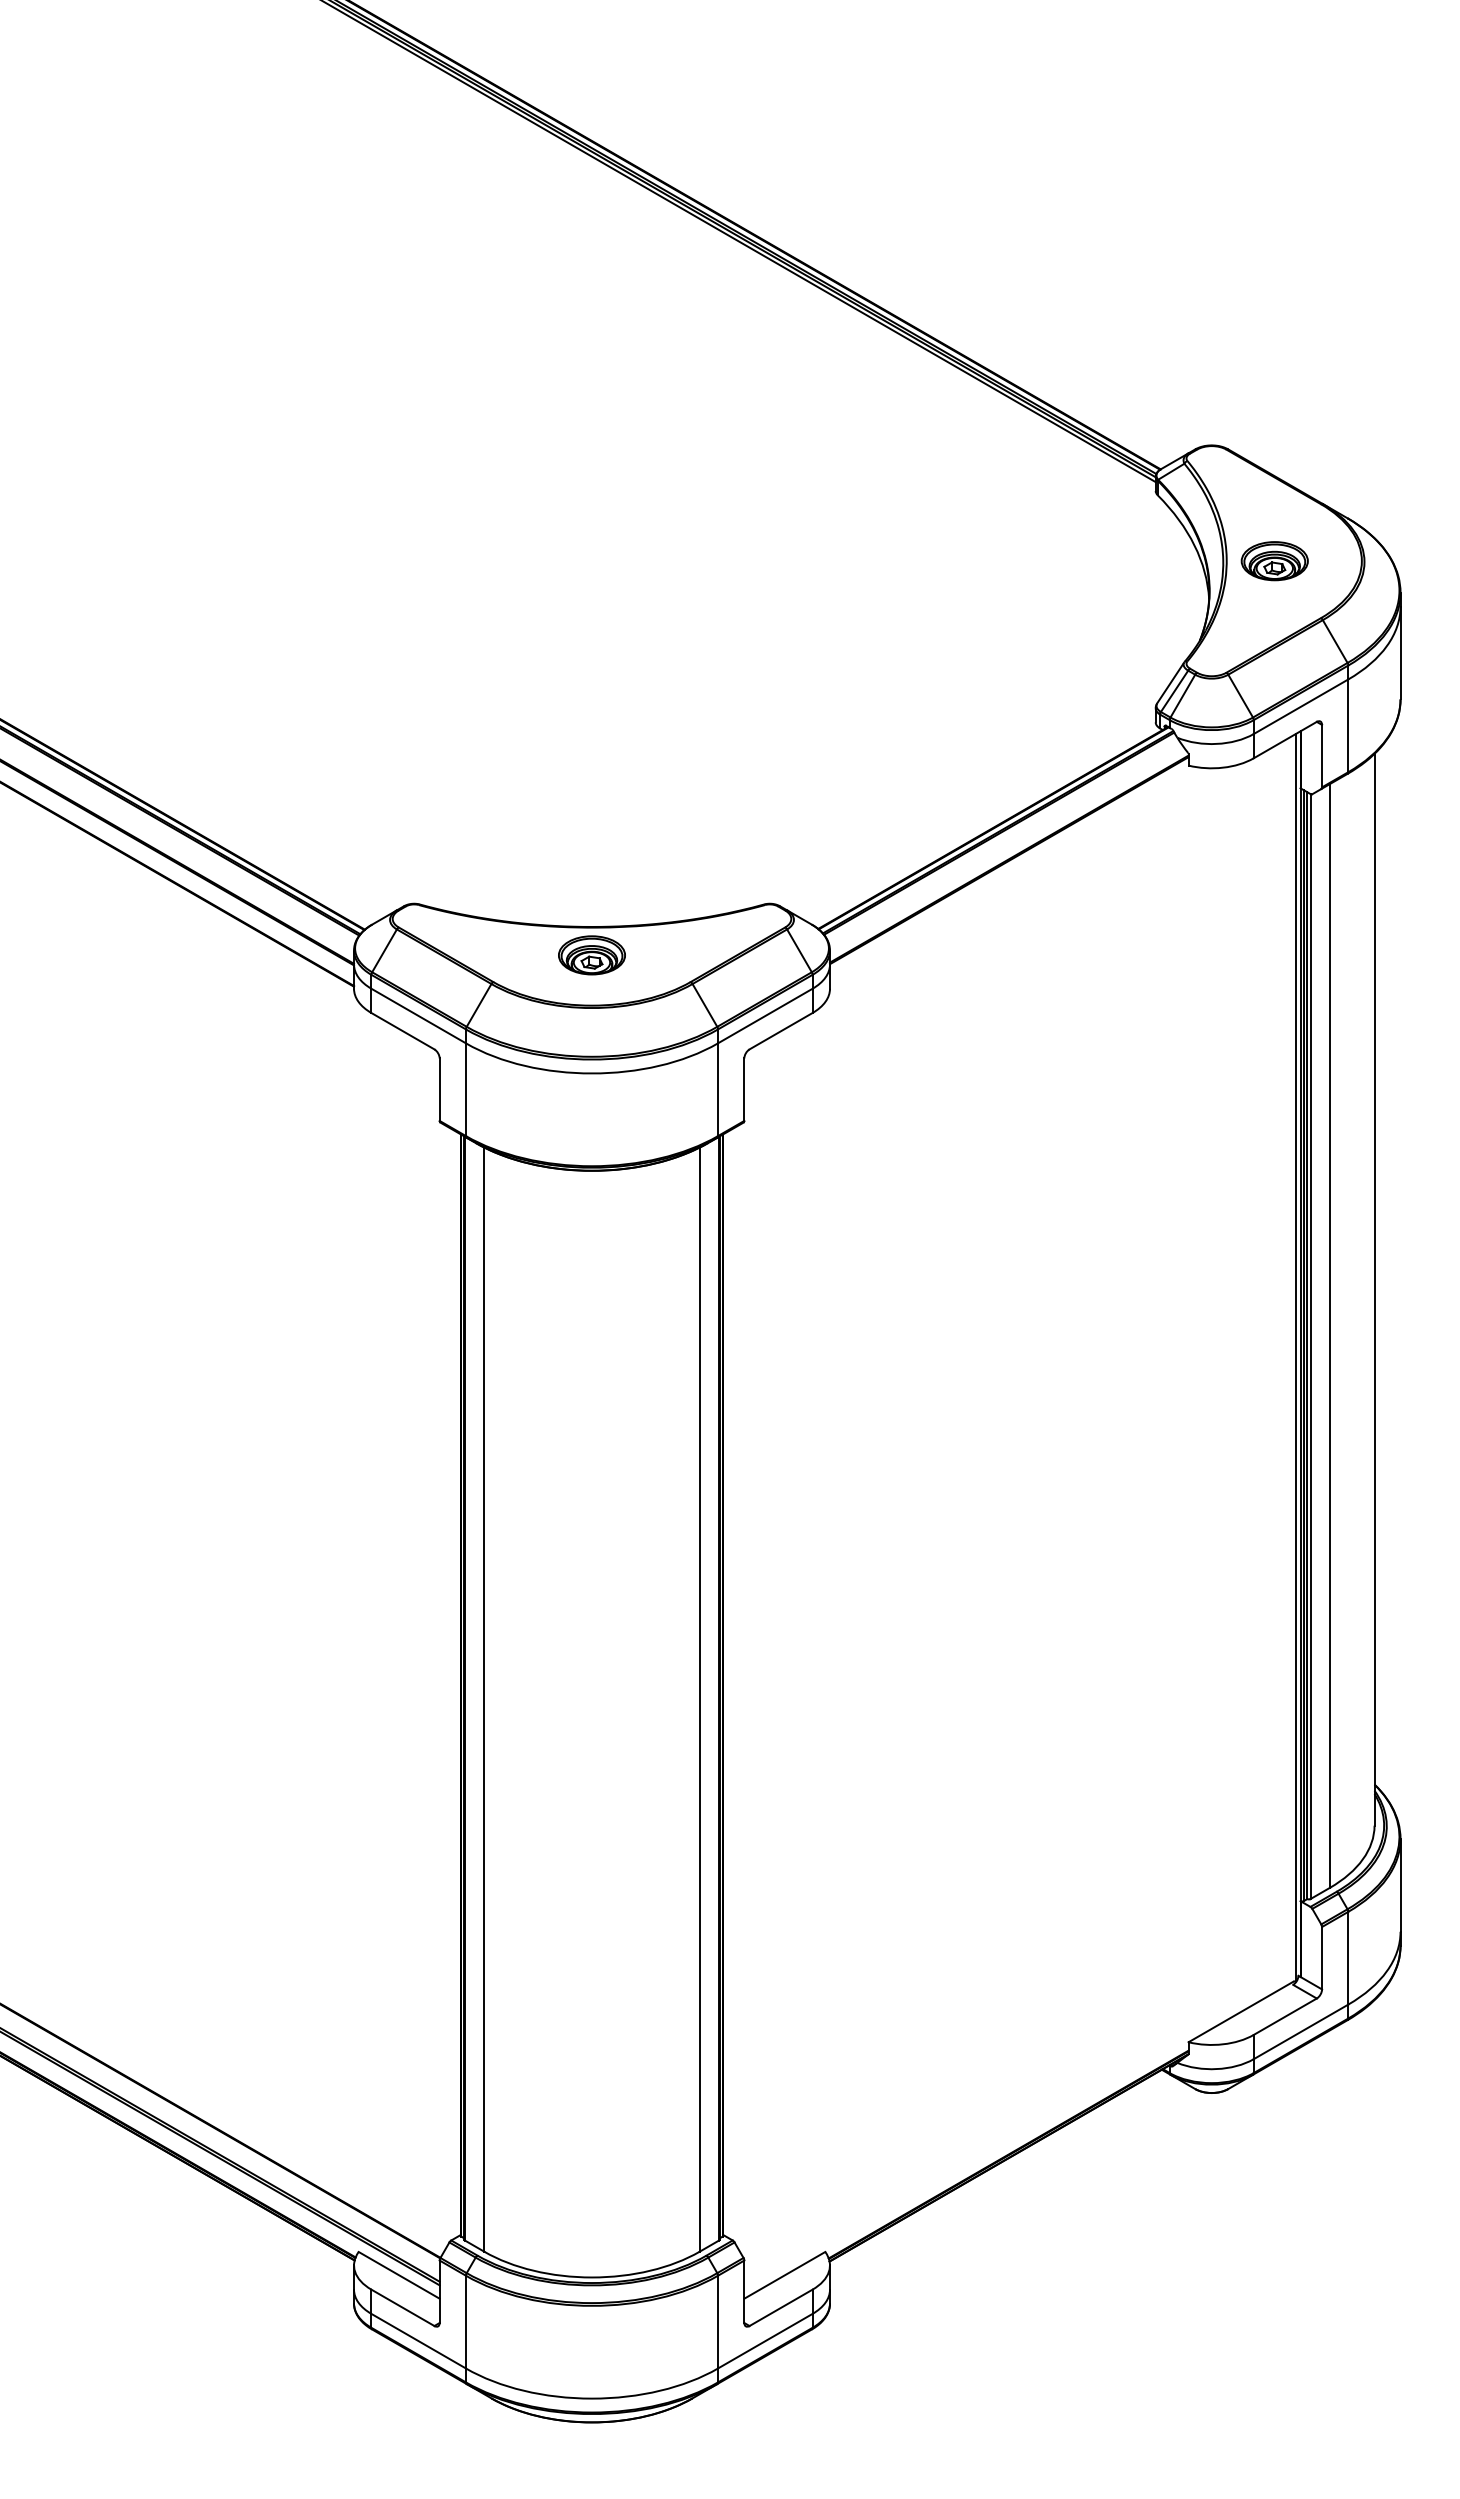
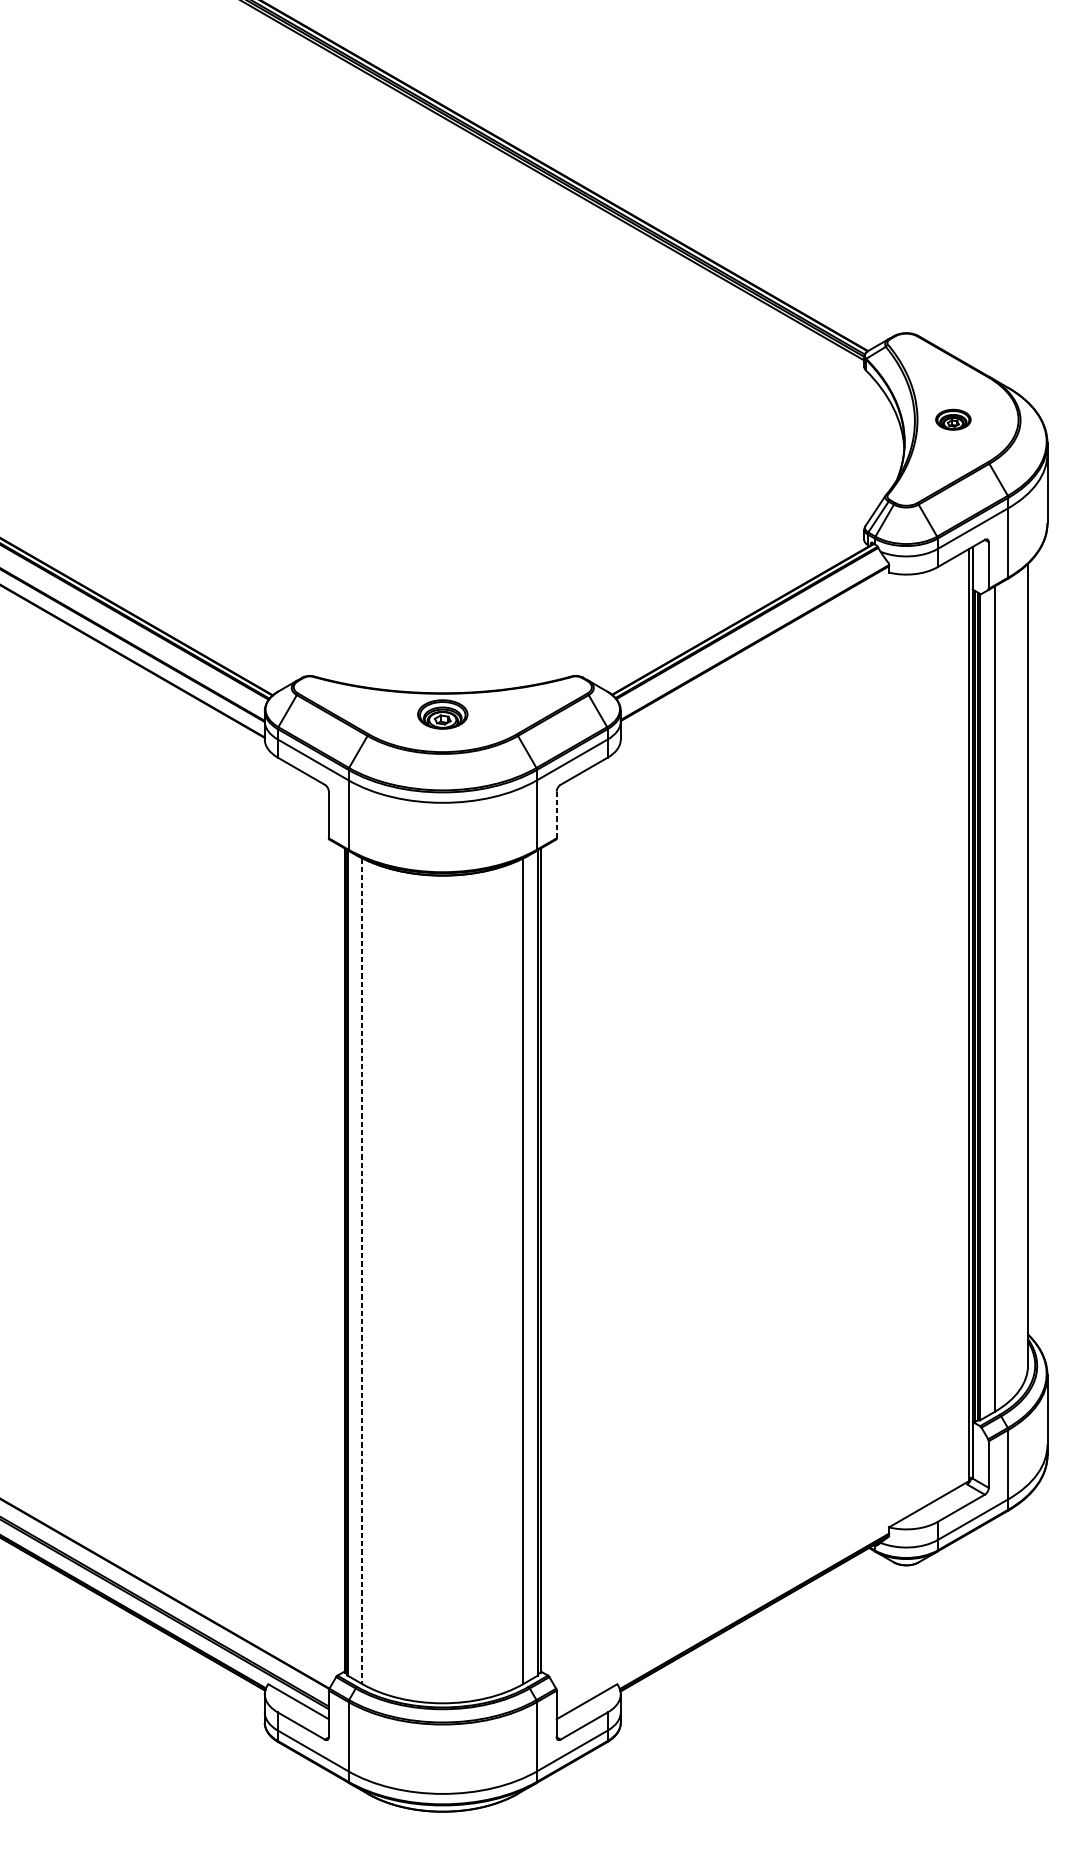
part: (1274, 561) -> (953, 419), size x0.7
line: (744, 1090) -> (556, 815), solid -> dashed
line: (484, 1700) -> (362, 1271), solid -> dashed

